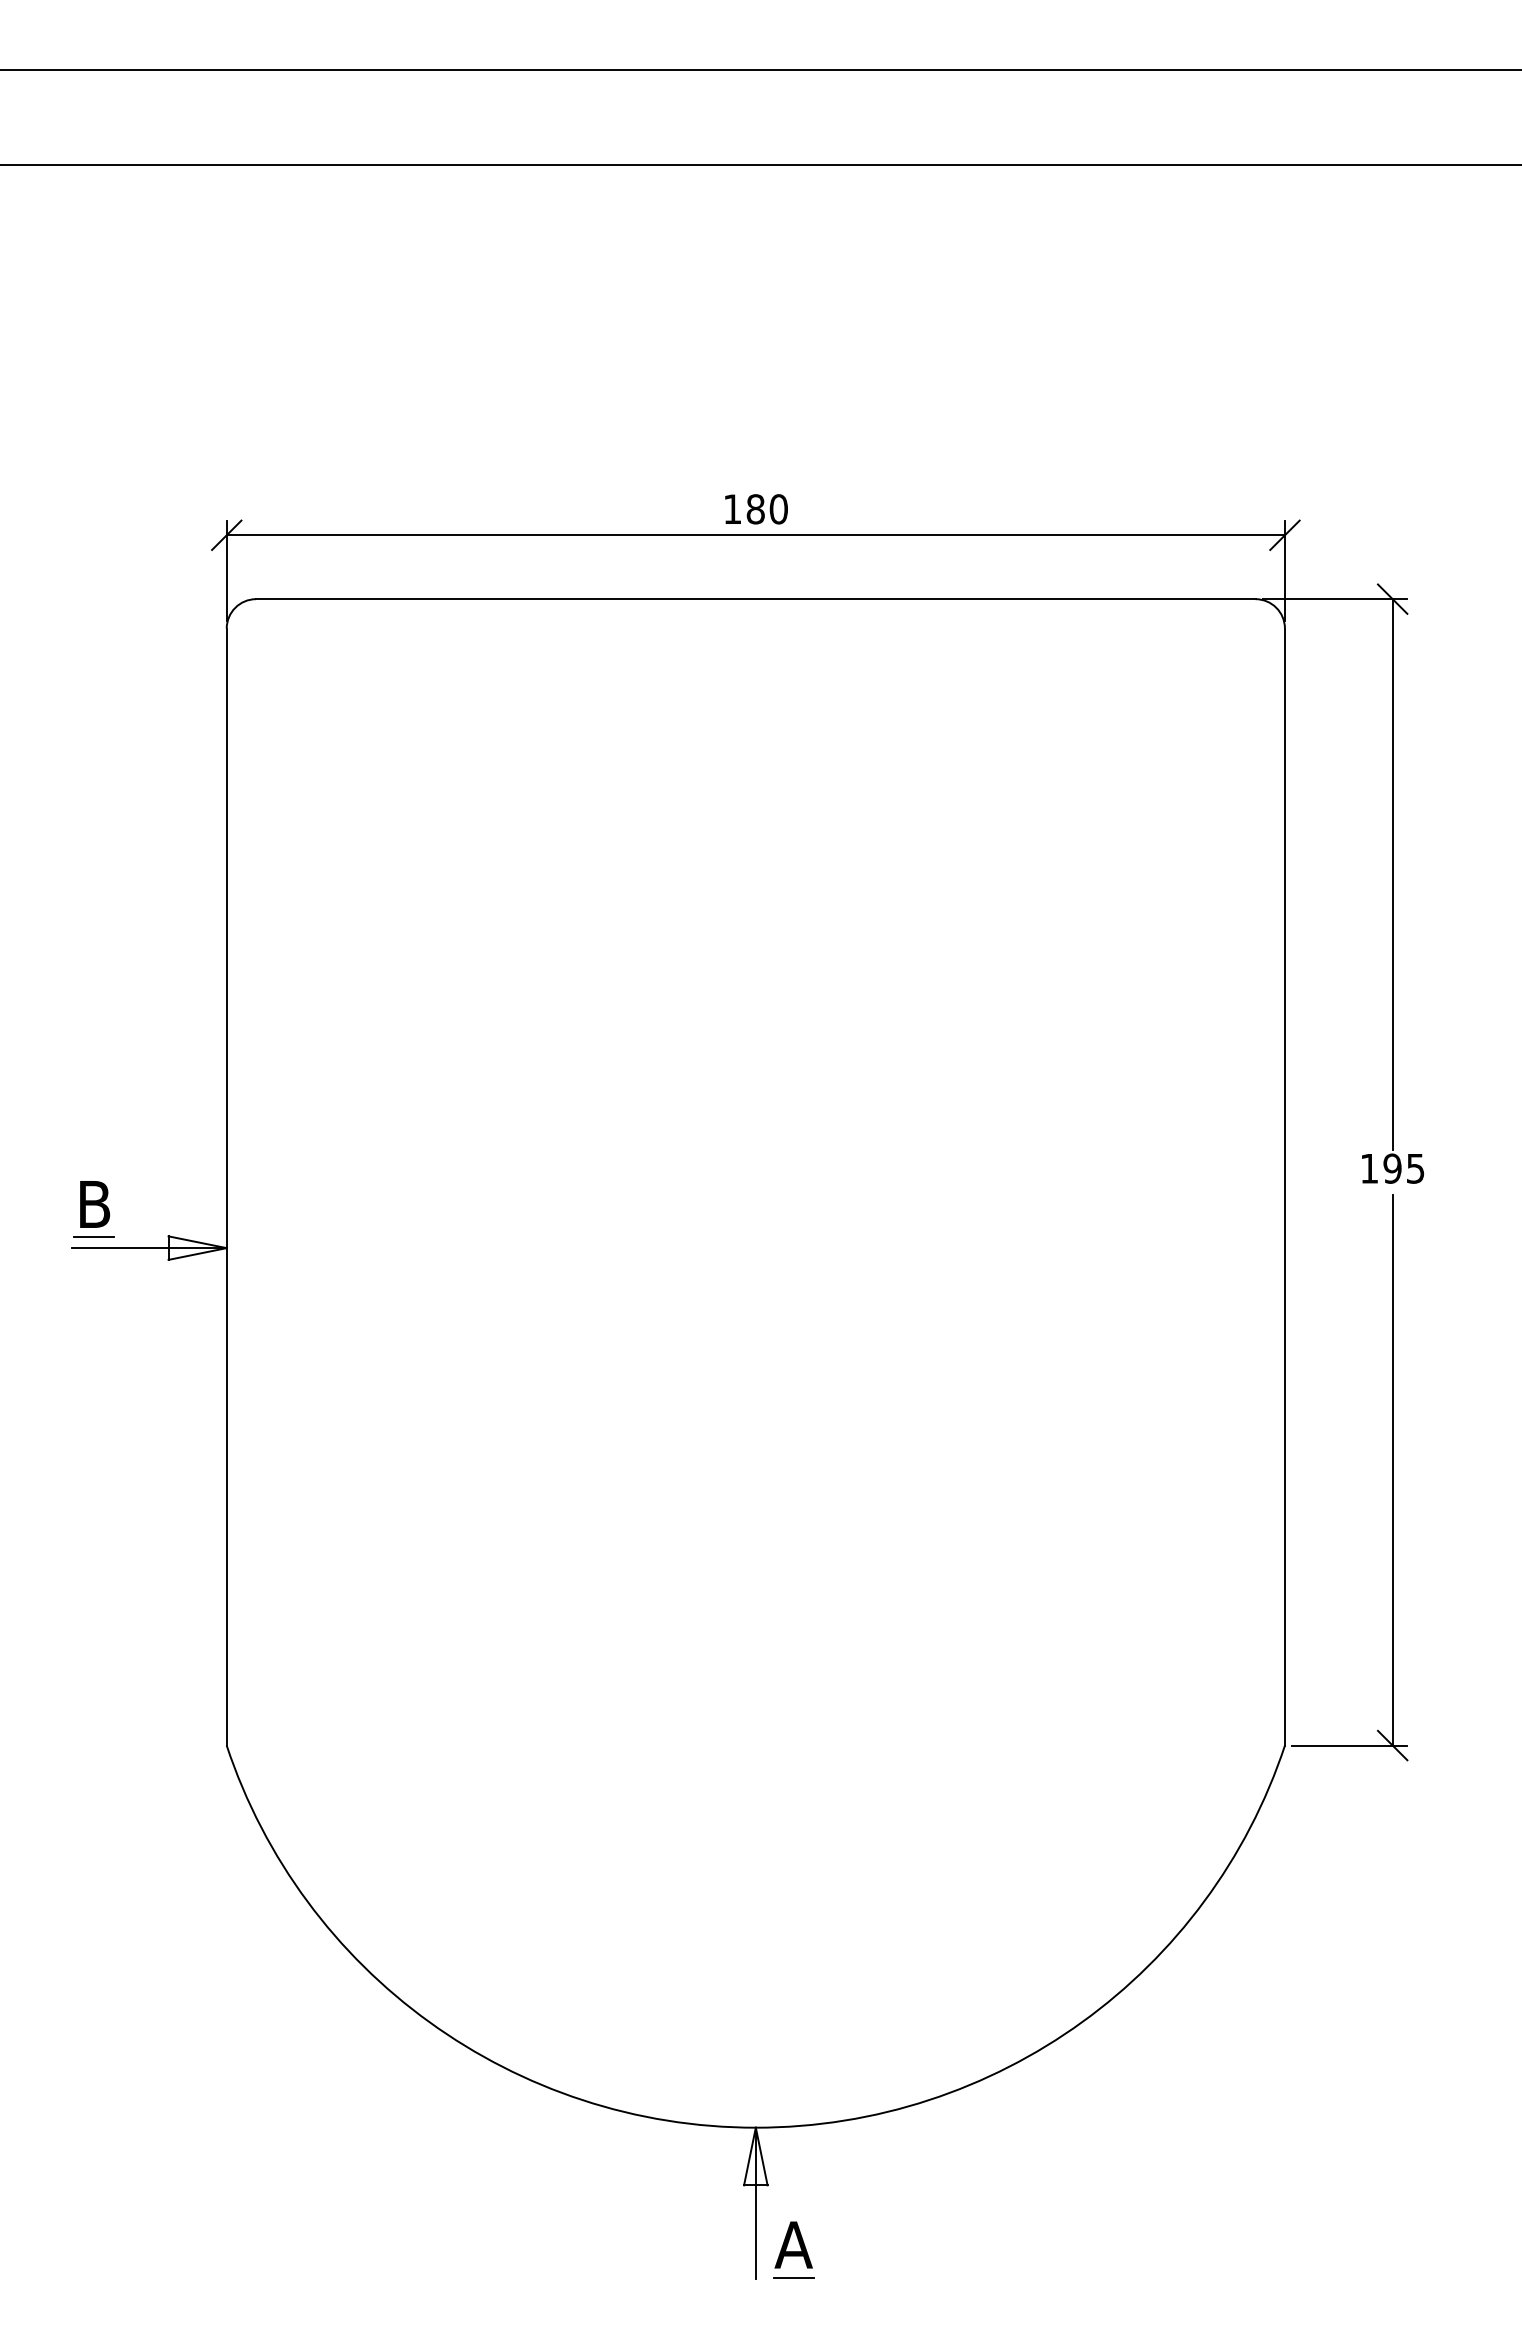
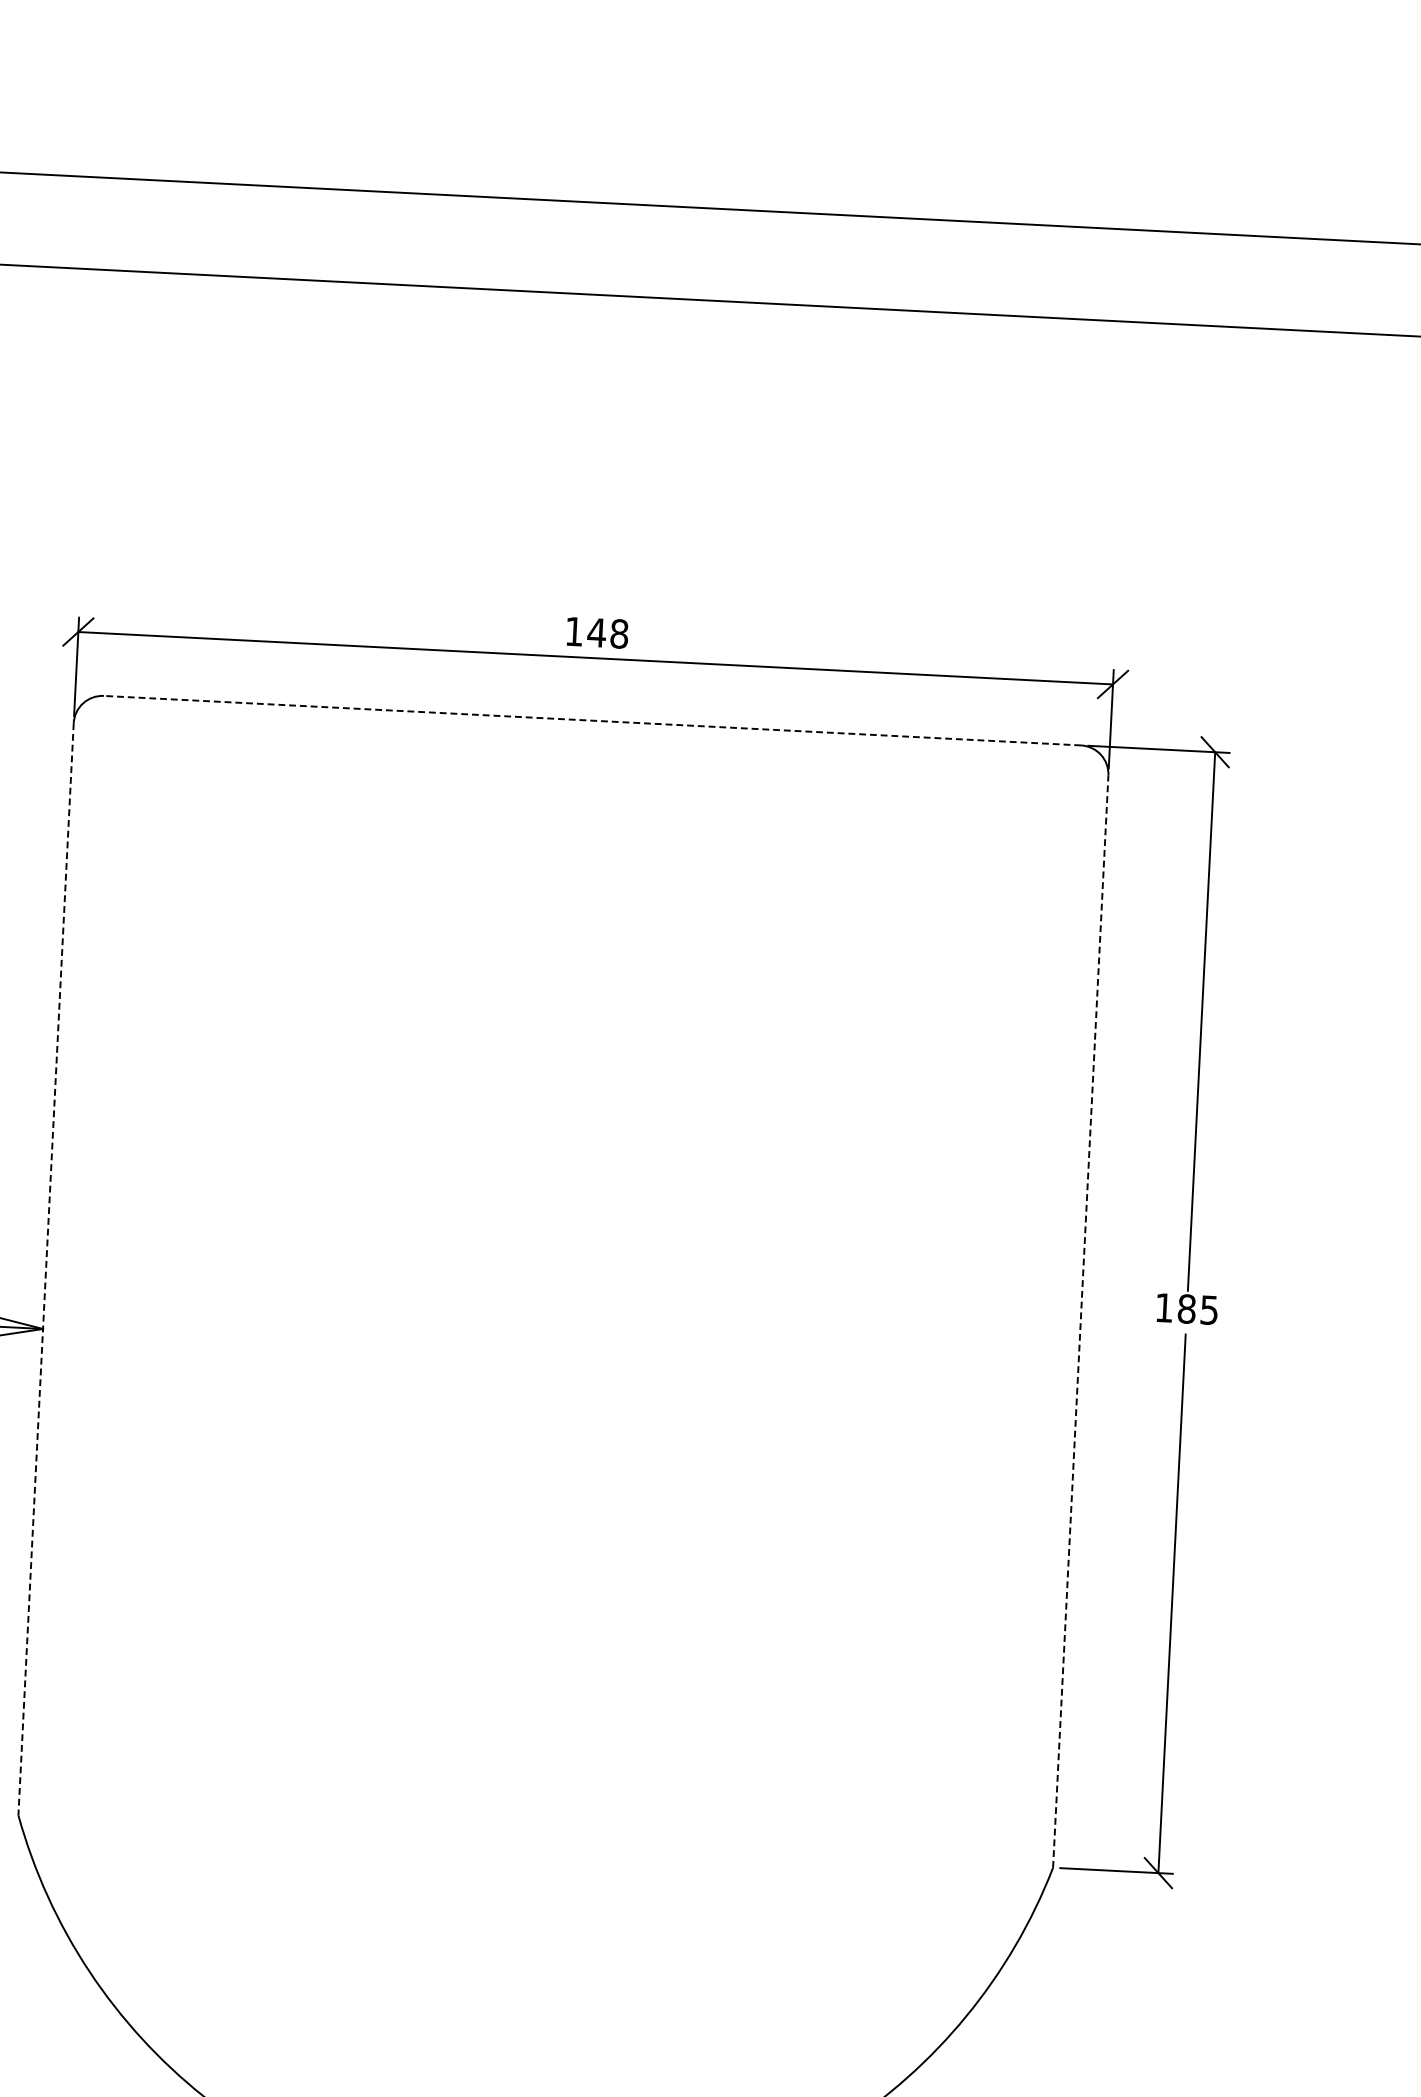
text: (766, 509) -> (607, 633), 180 -> 148
line: (755, 599) -> (592, 720), solid -> dashed
text: (1392, 1168) -> (1186, 1308), 195 -> 185
line: (1284, 1186) -> (1080, 1321), solid -> dashed
line: (226, 1187) -> (45, 1269), solid -> dashed

